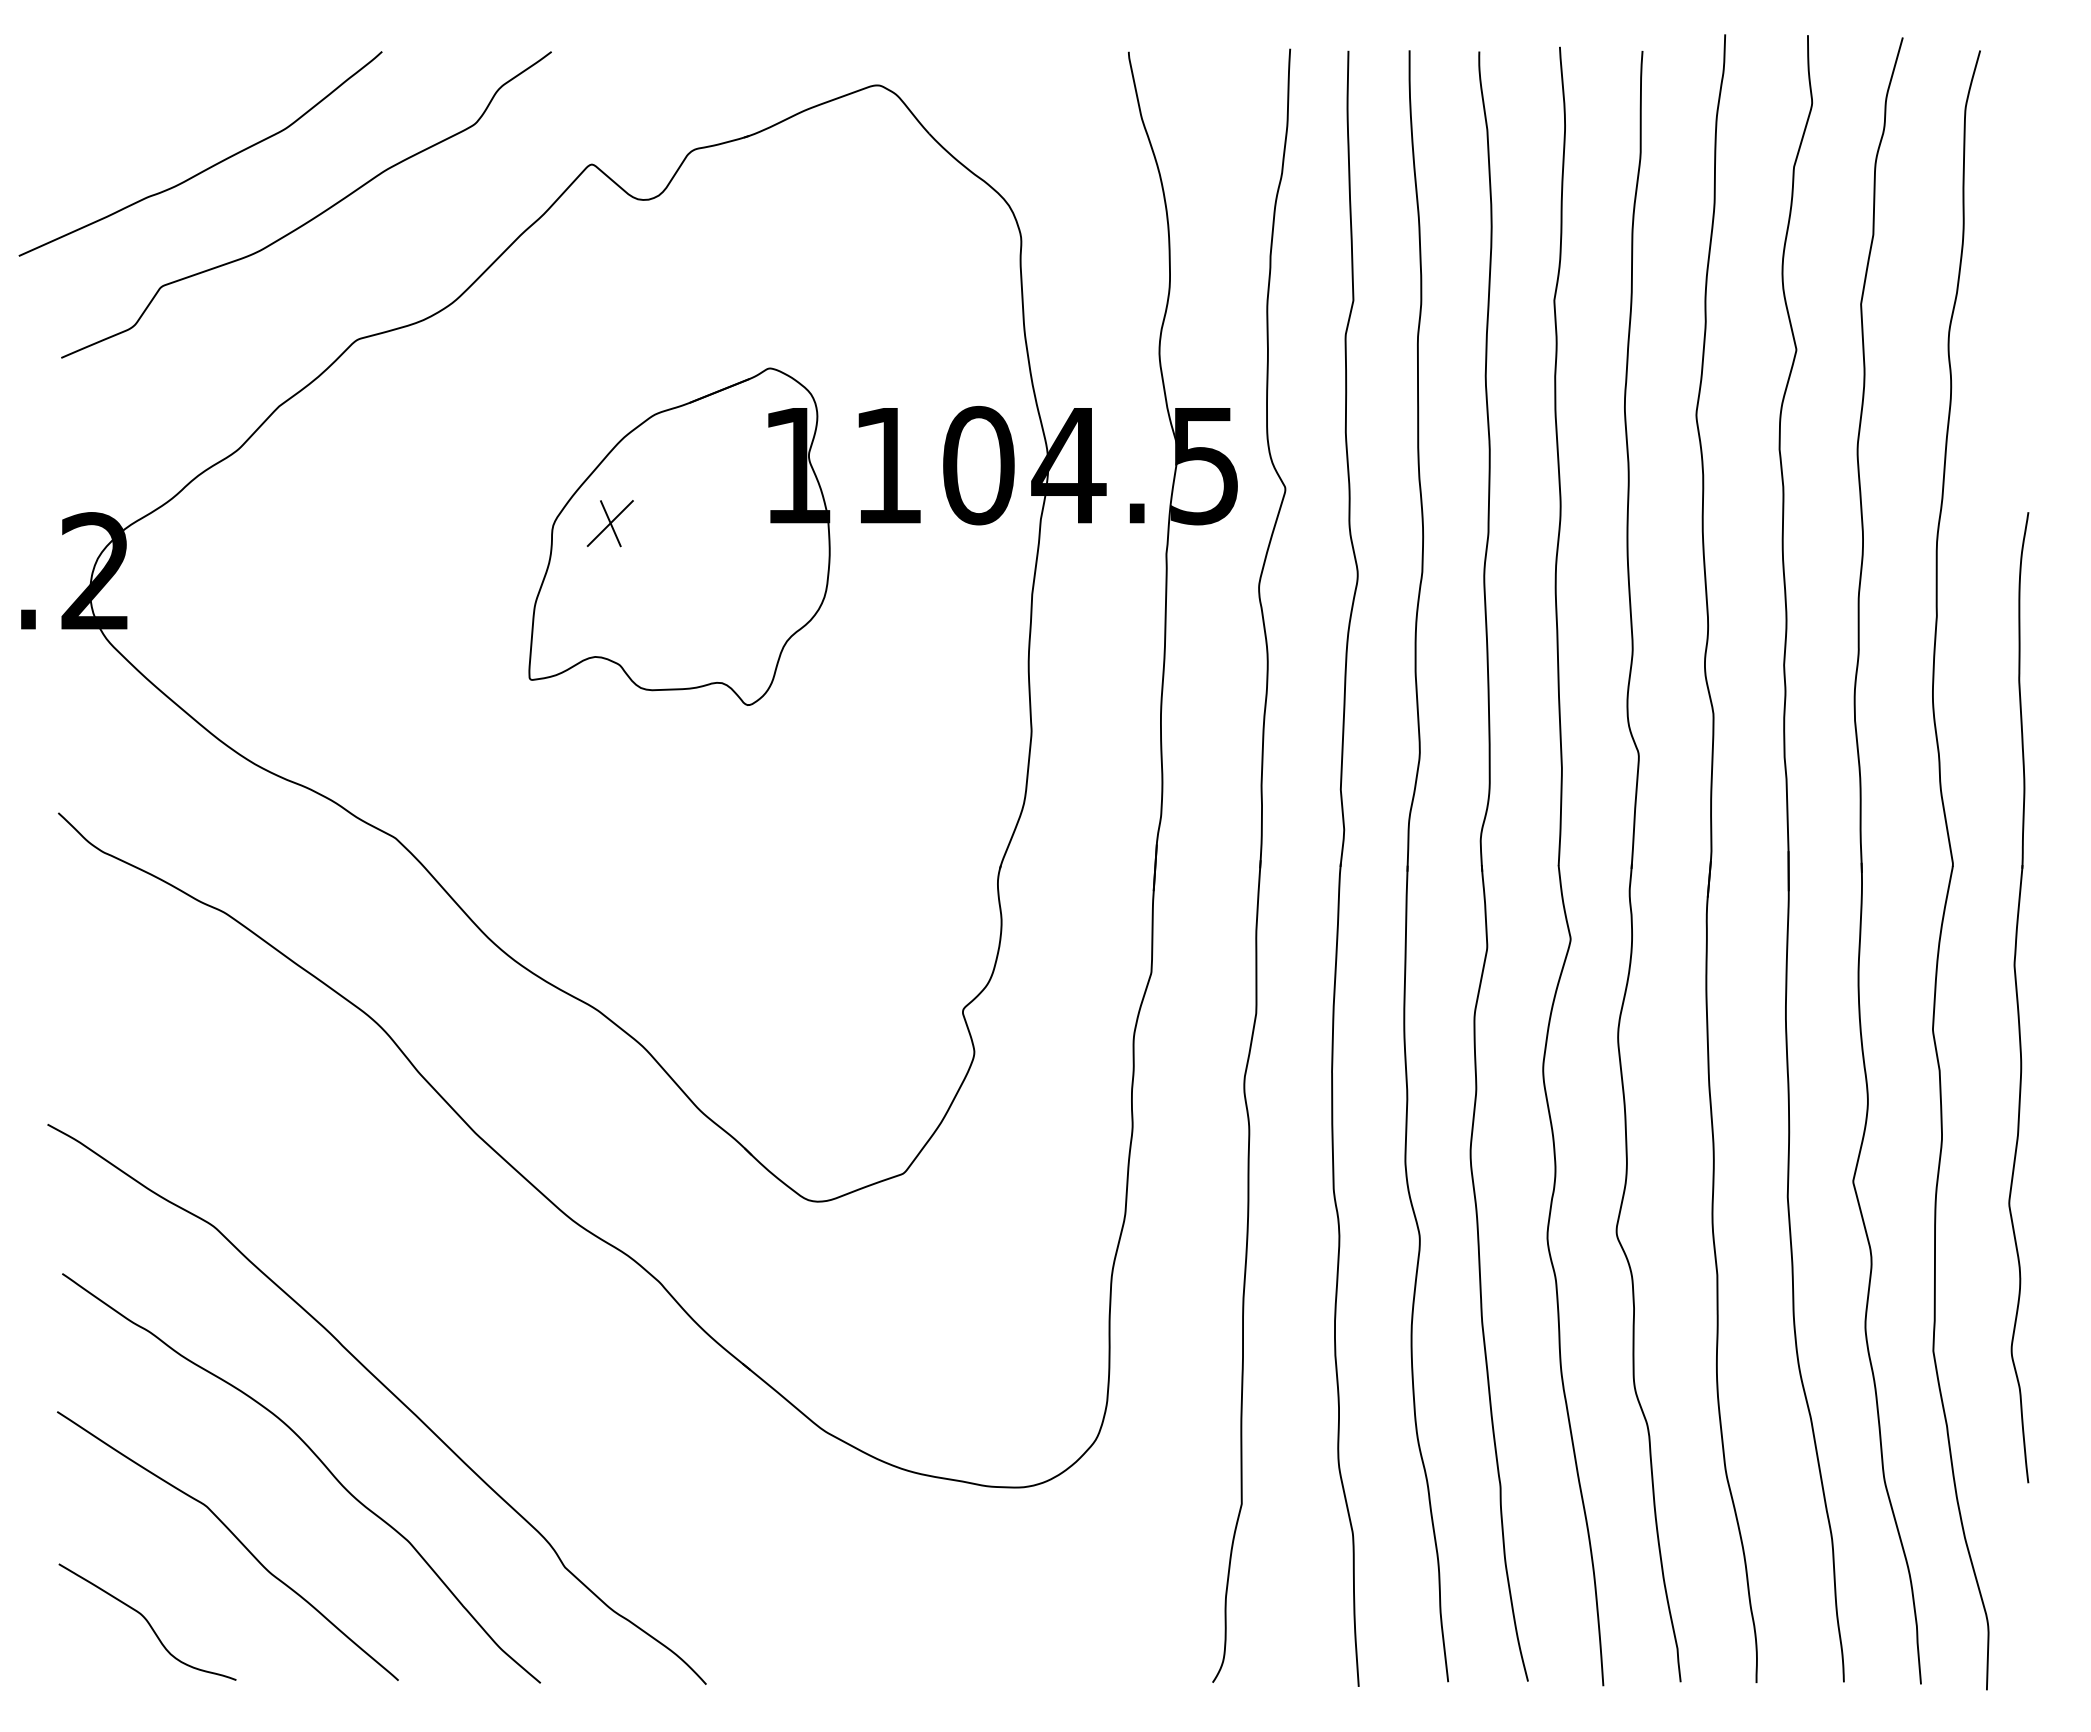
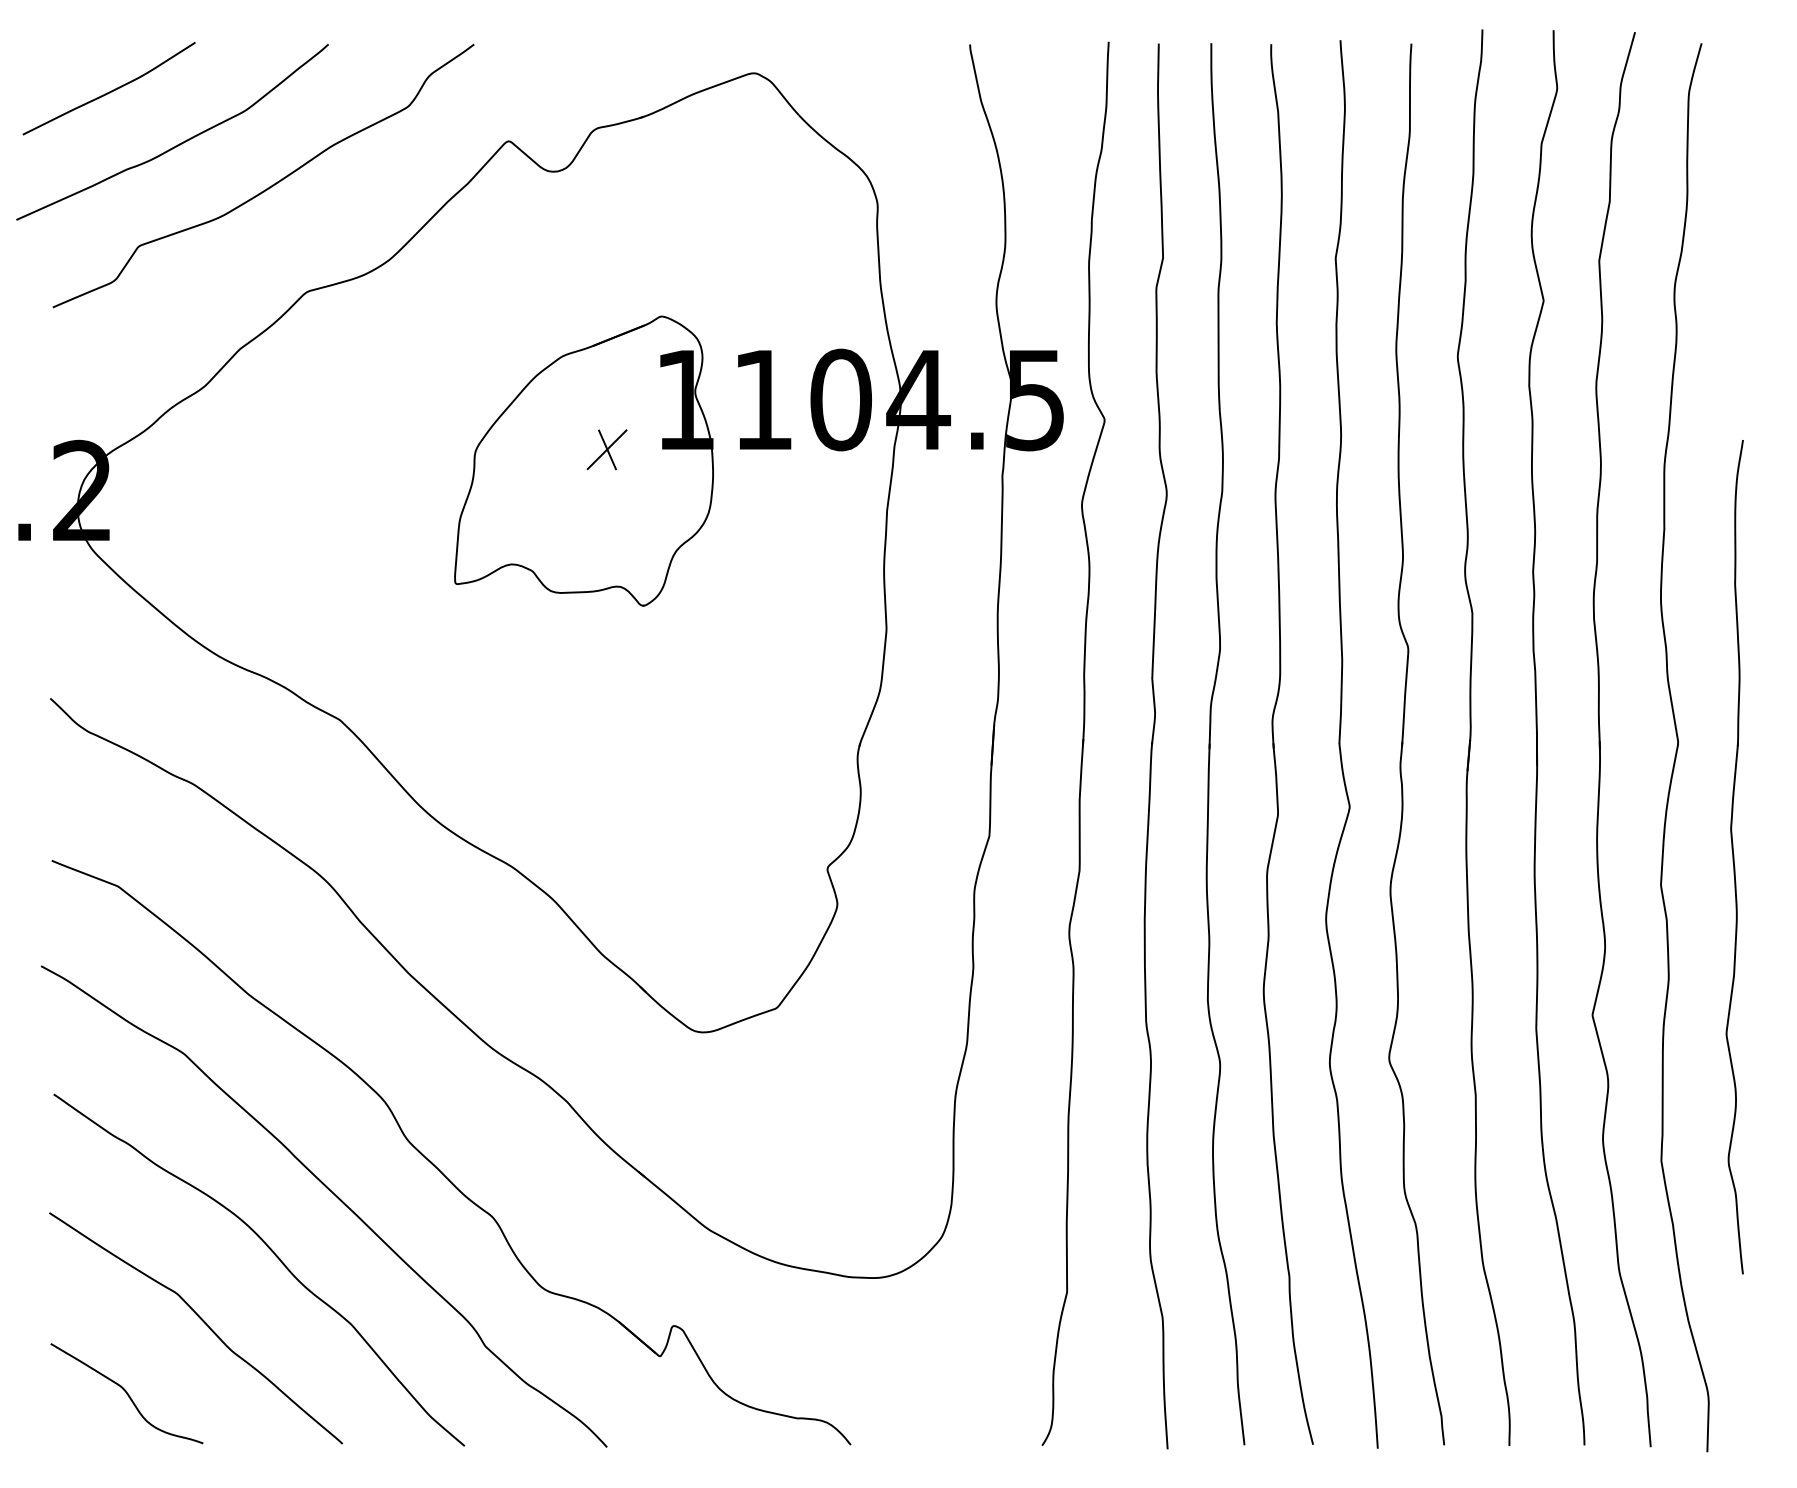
curve: (127, 106) -> (109, 91), added
part: (609, 523) -> (606, 449), moved
part: (507, 1357) -> (436, 1166), added

